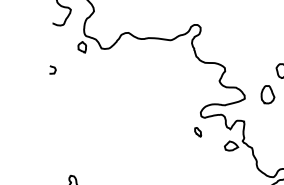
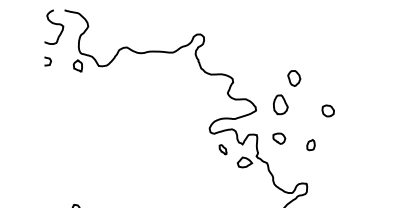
curve: (53, 68) -> (48, 59), moved
part: (264, 125) -> (279, 138), added
part: (197, 132) -> (222, 149), moved

